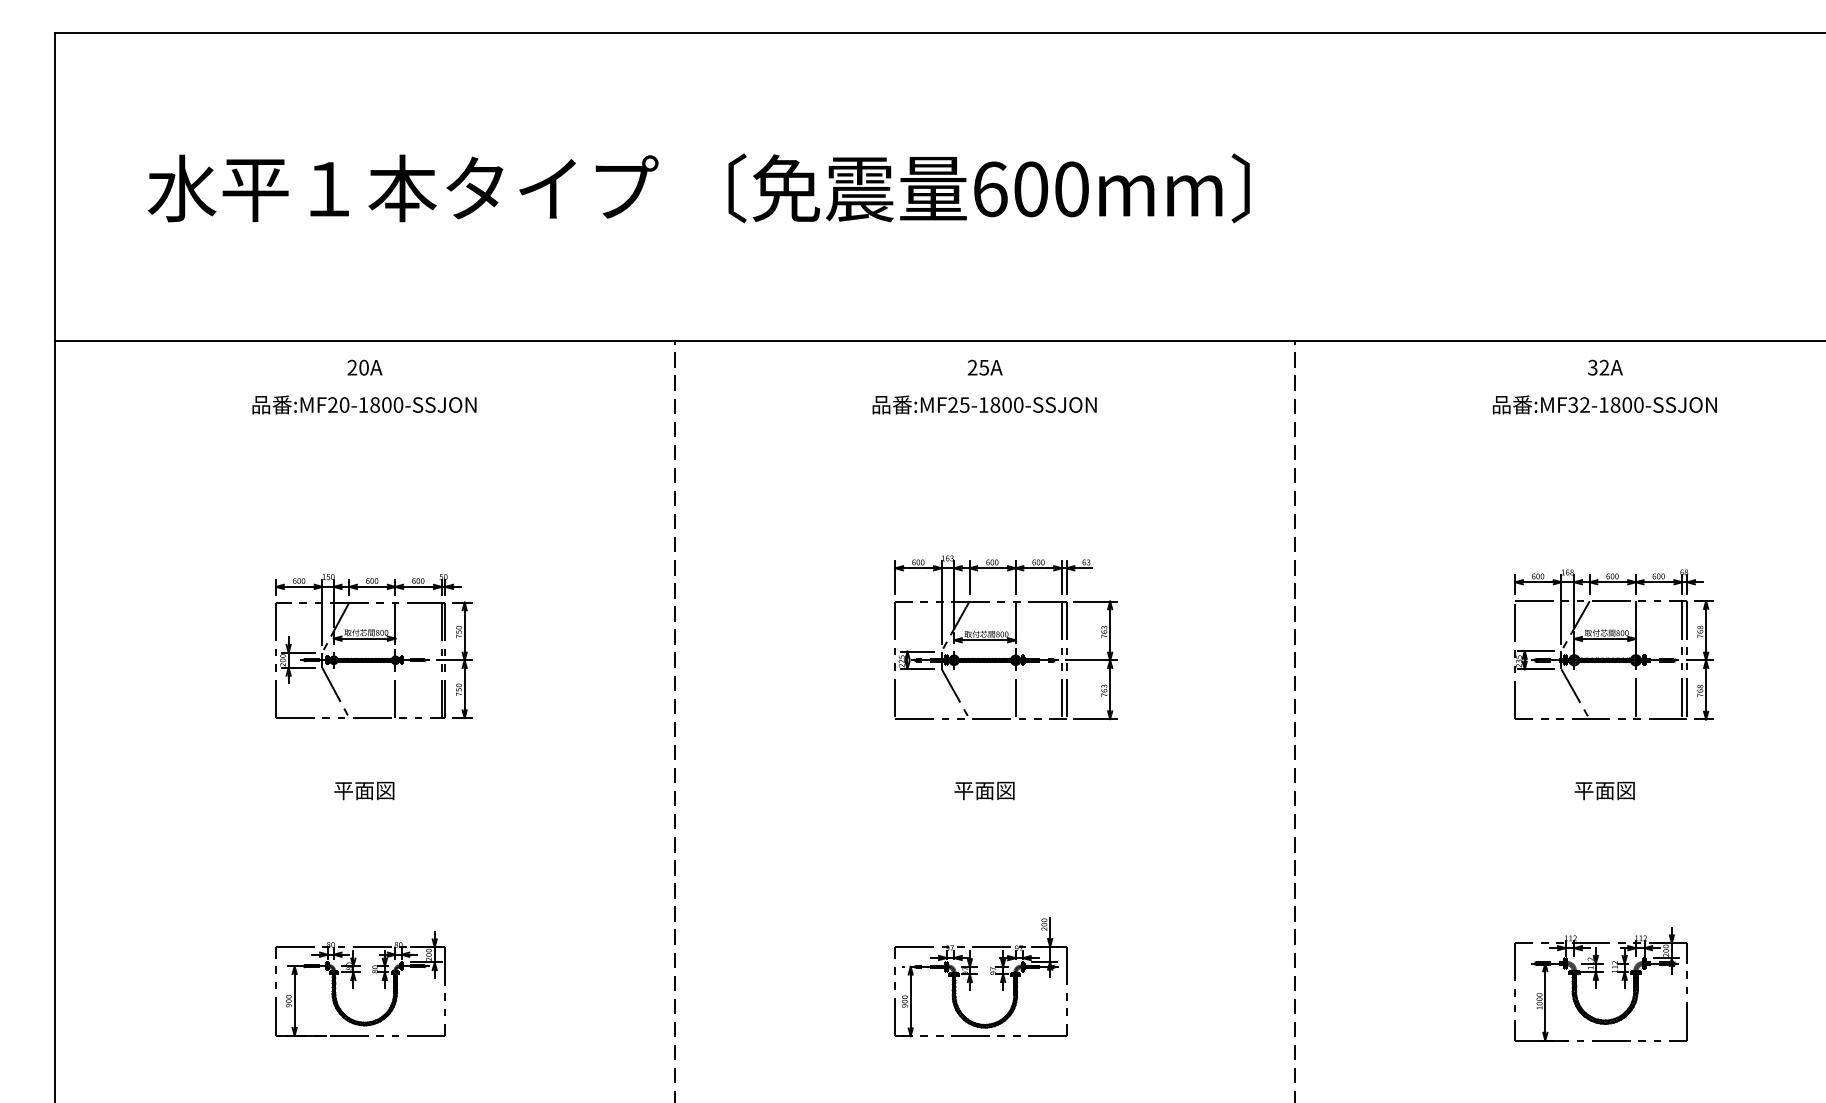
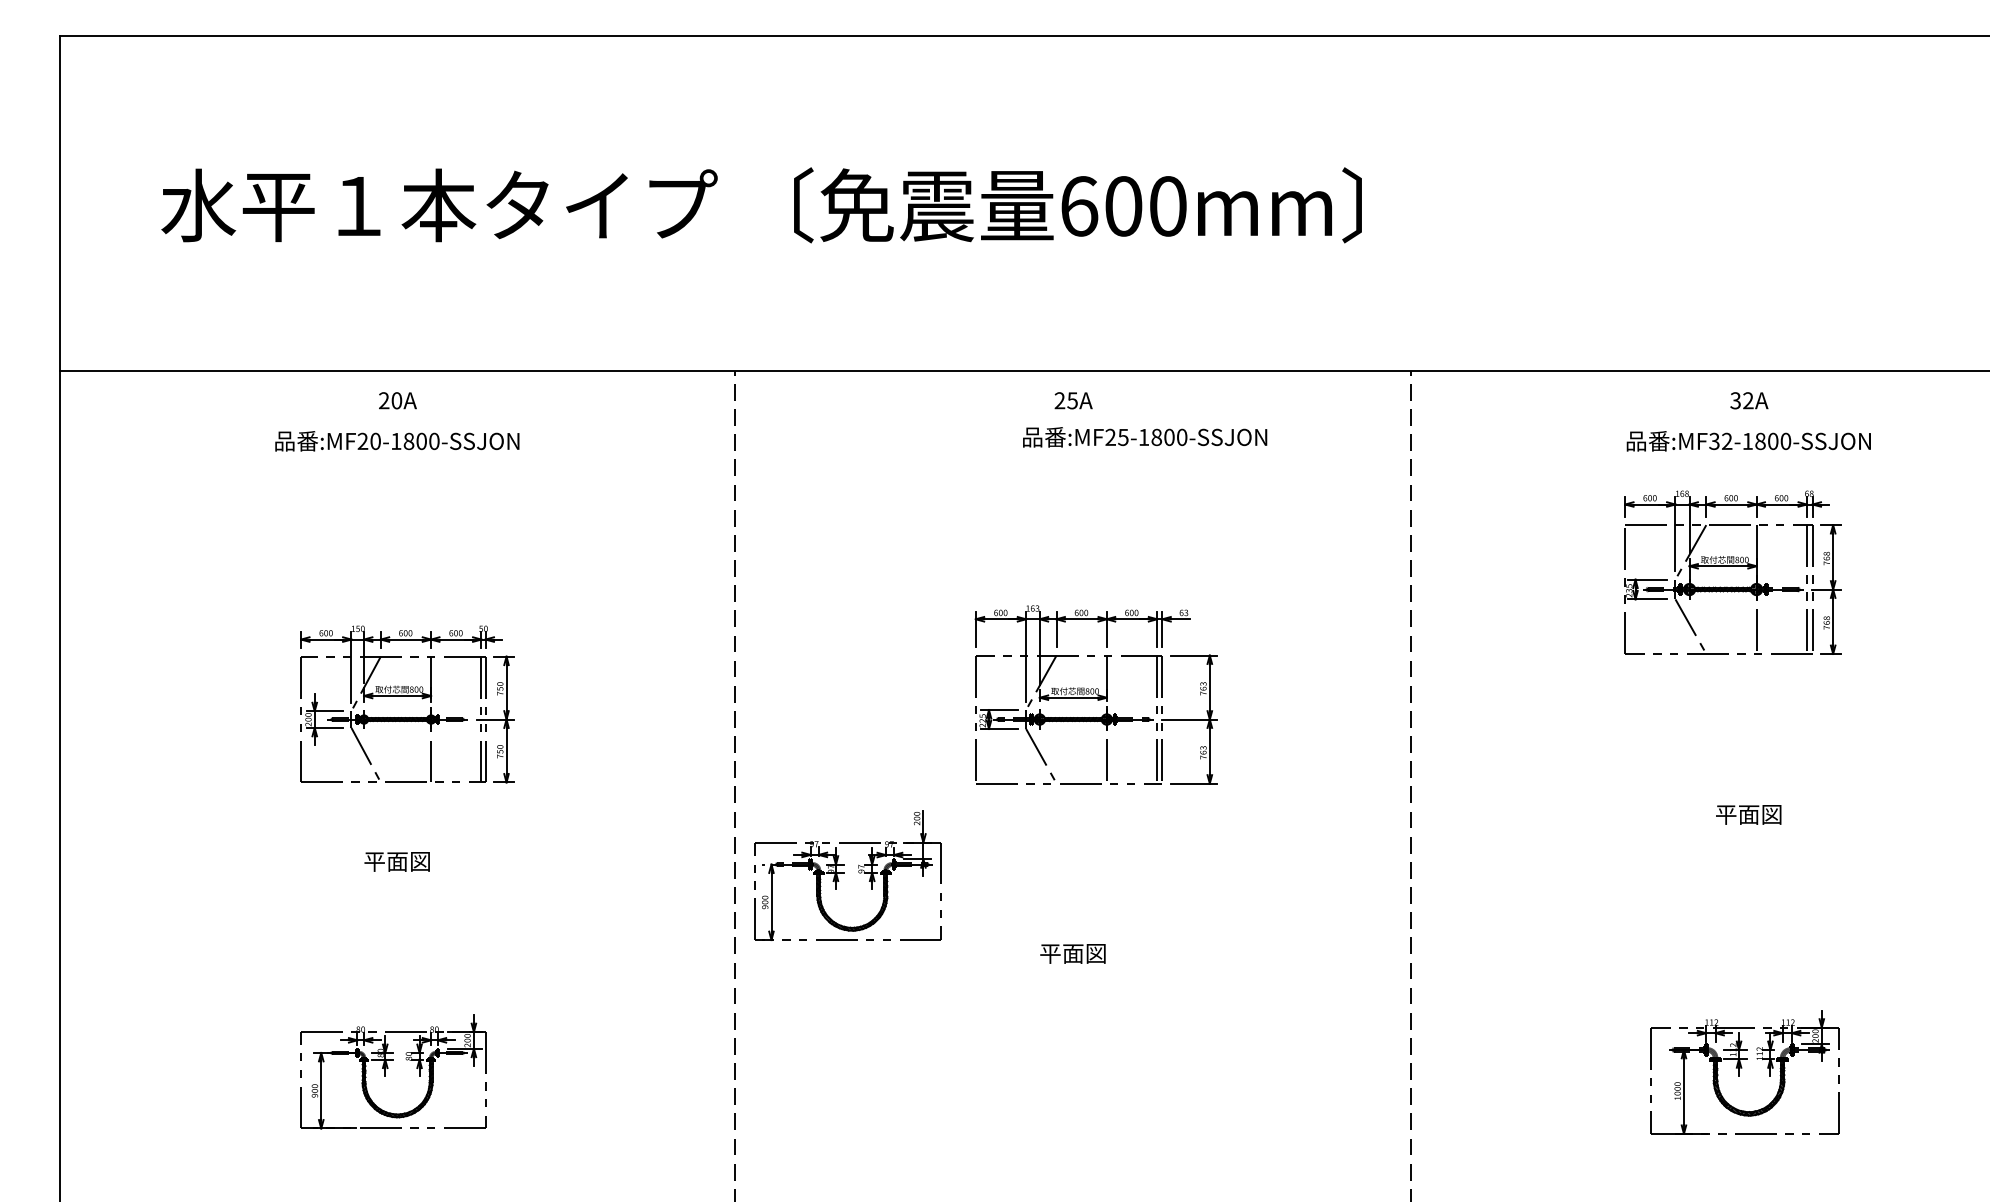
text: (985, 405) -> (1145, 437), moved
part: (1613, 644) -> (1732, 572), moved
text: (984, 790) -> (1072, 953), moved
text: (1604, 790) -> (1748, 814), moved
part: (980, 976) -> (847, 875), moved

